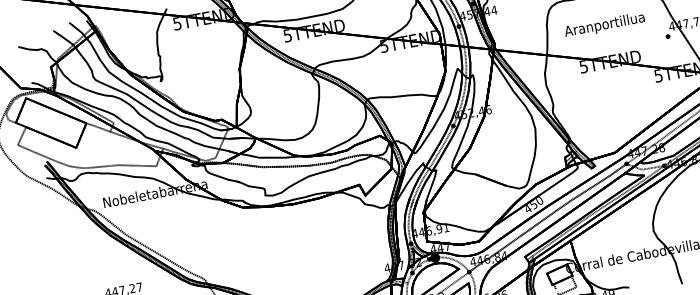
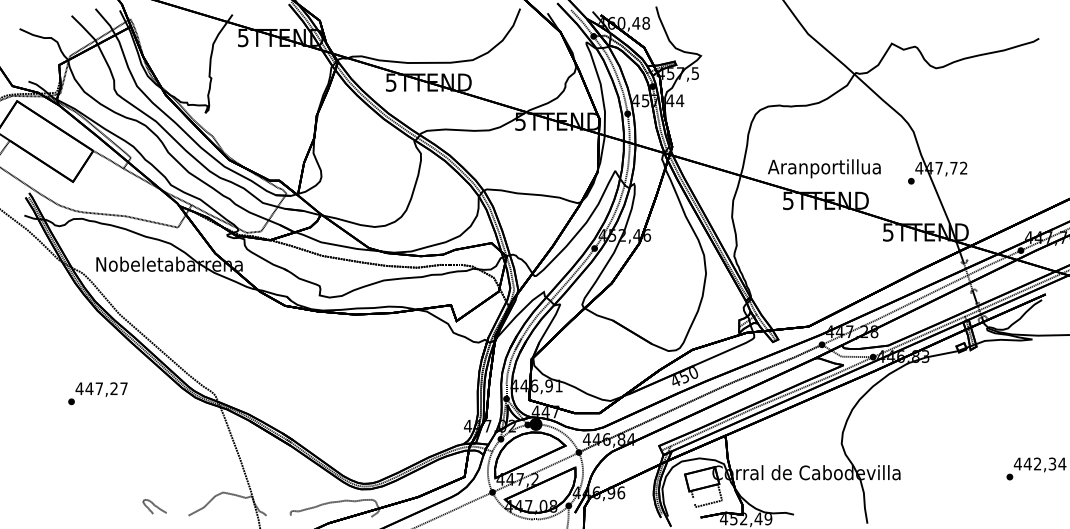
text: (604, 25) -> (824, 168), moved

